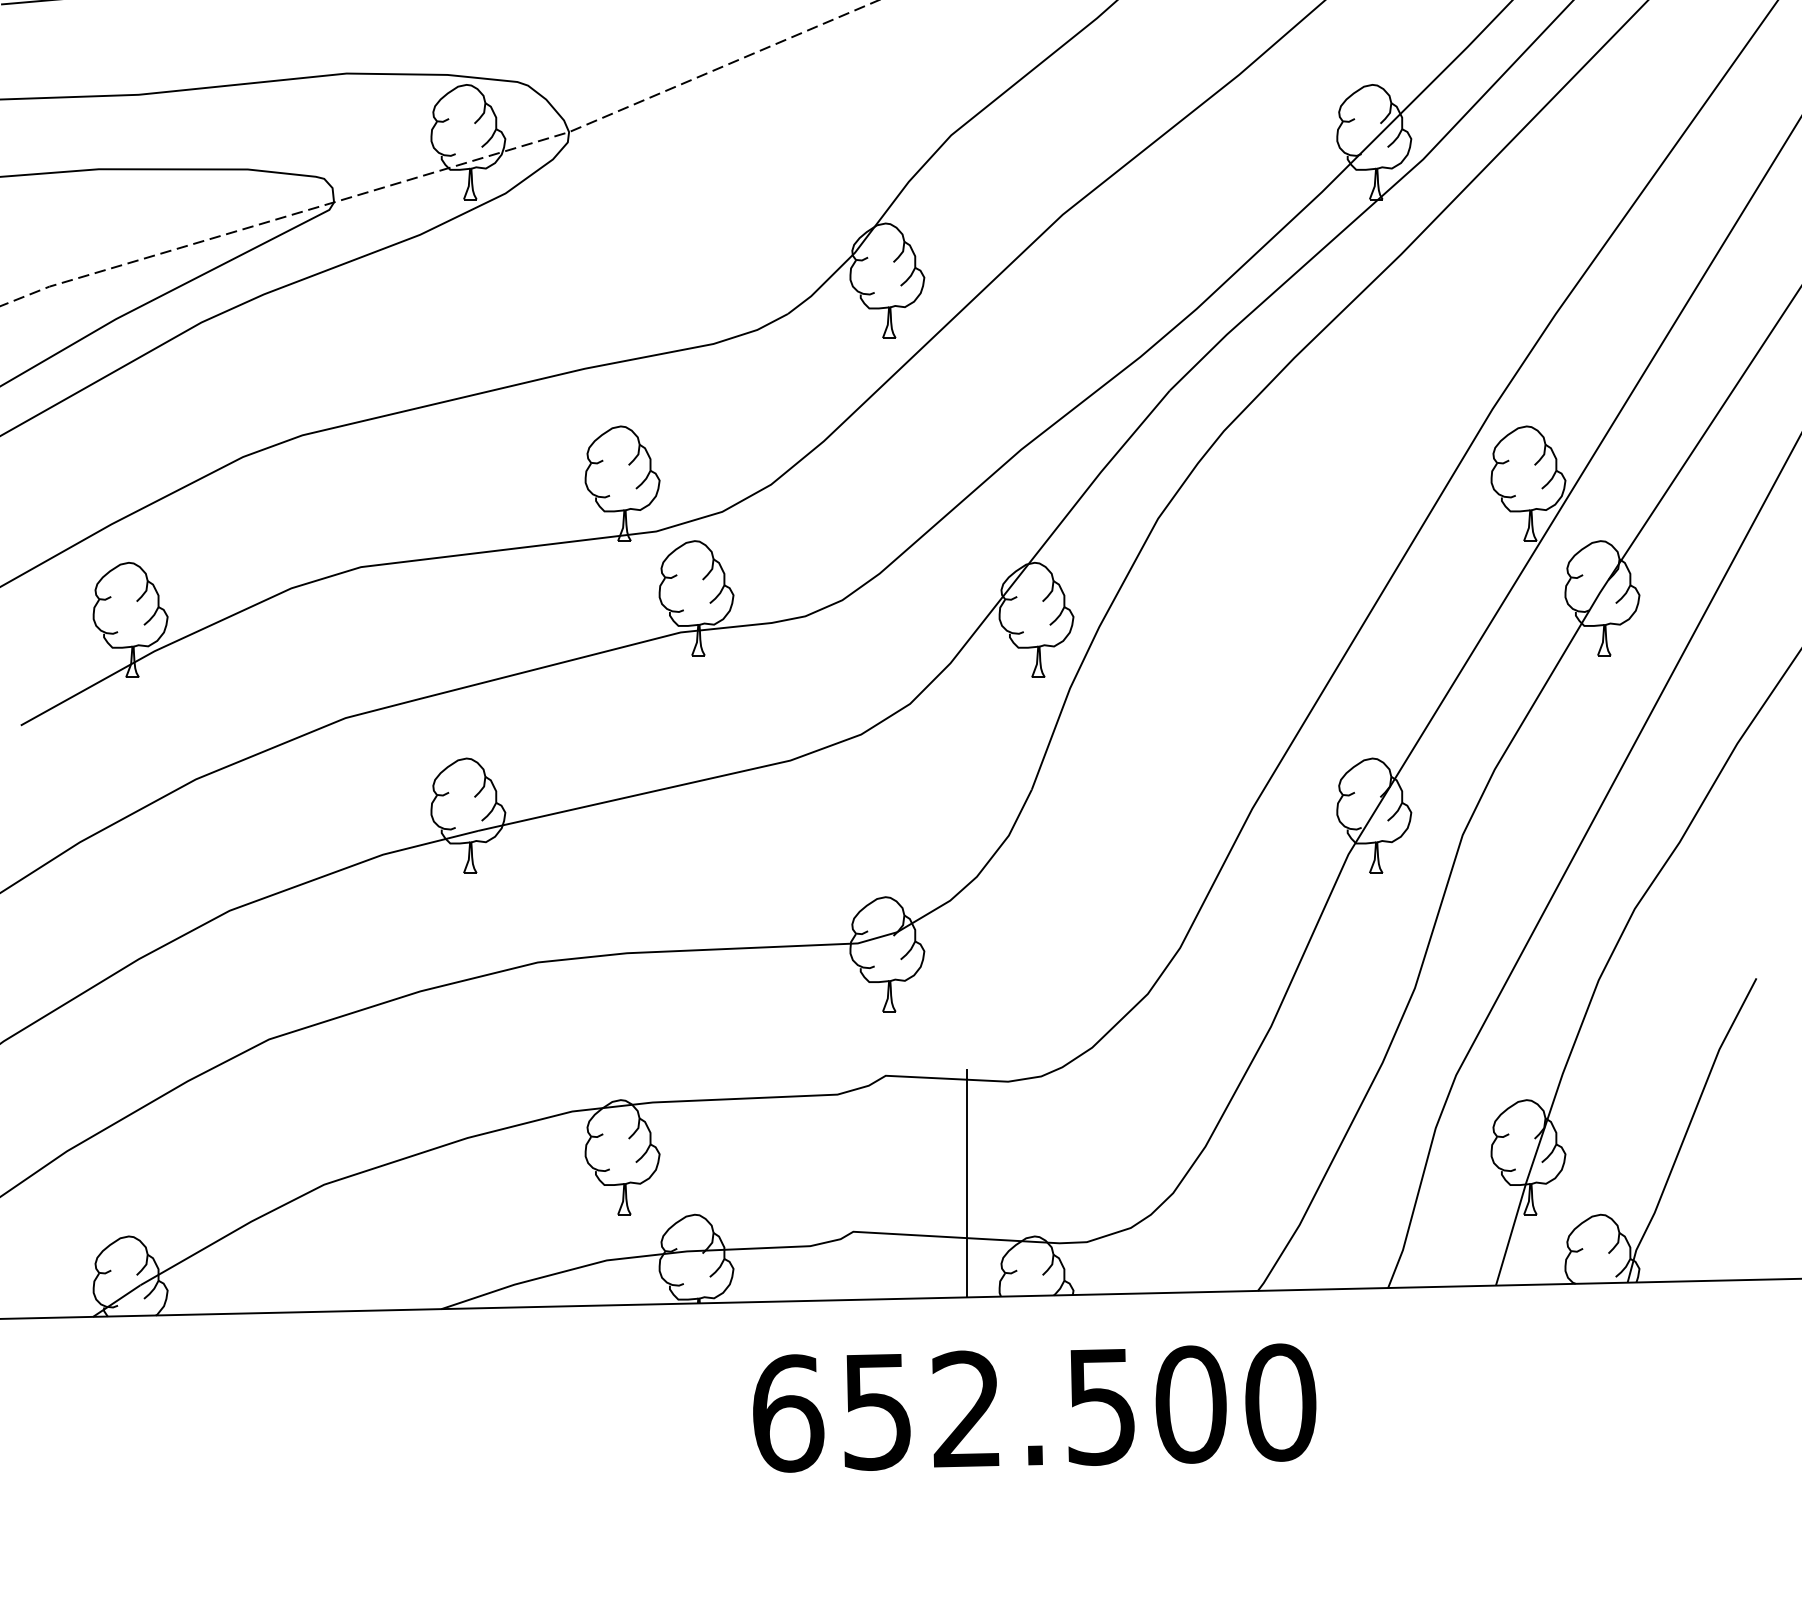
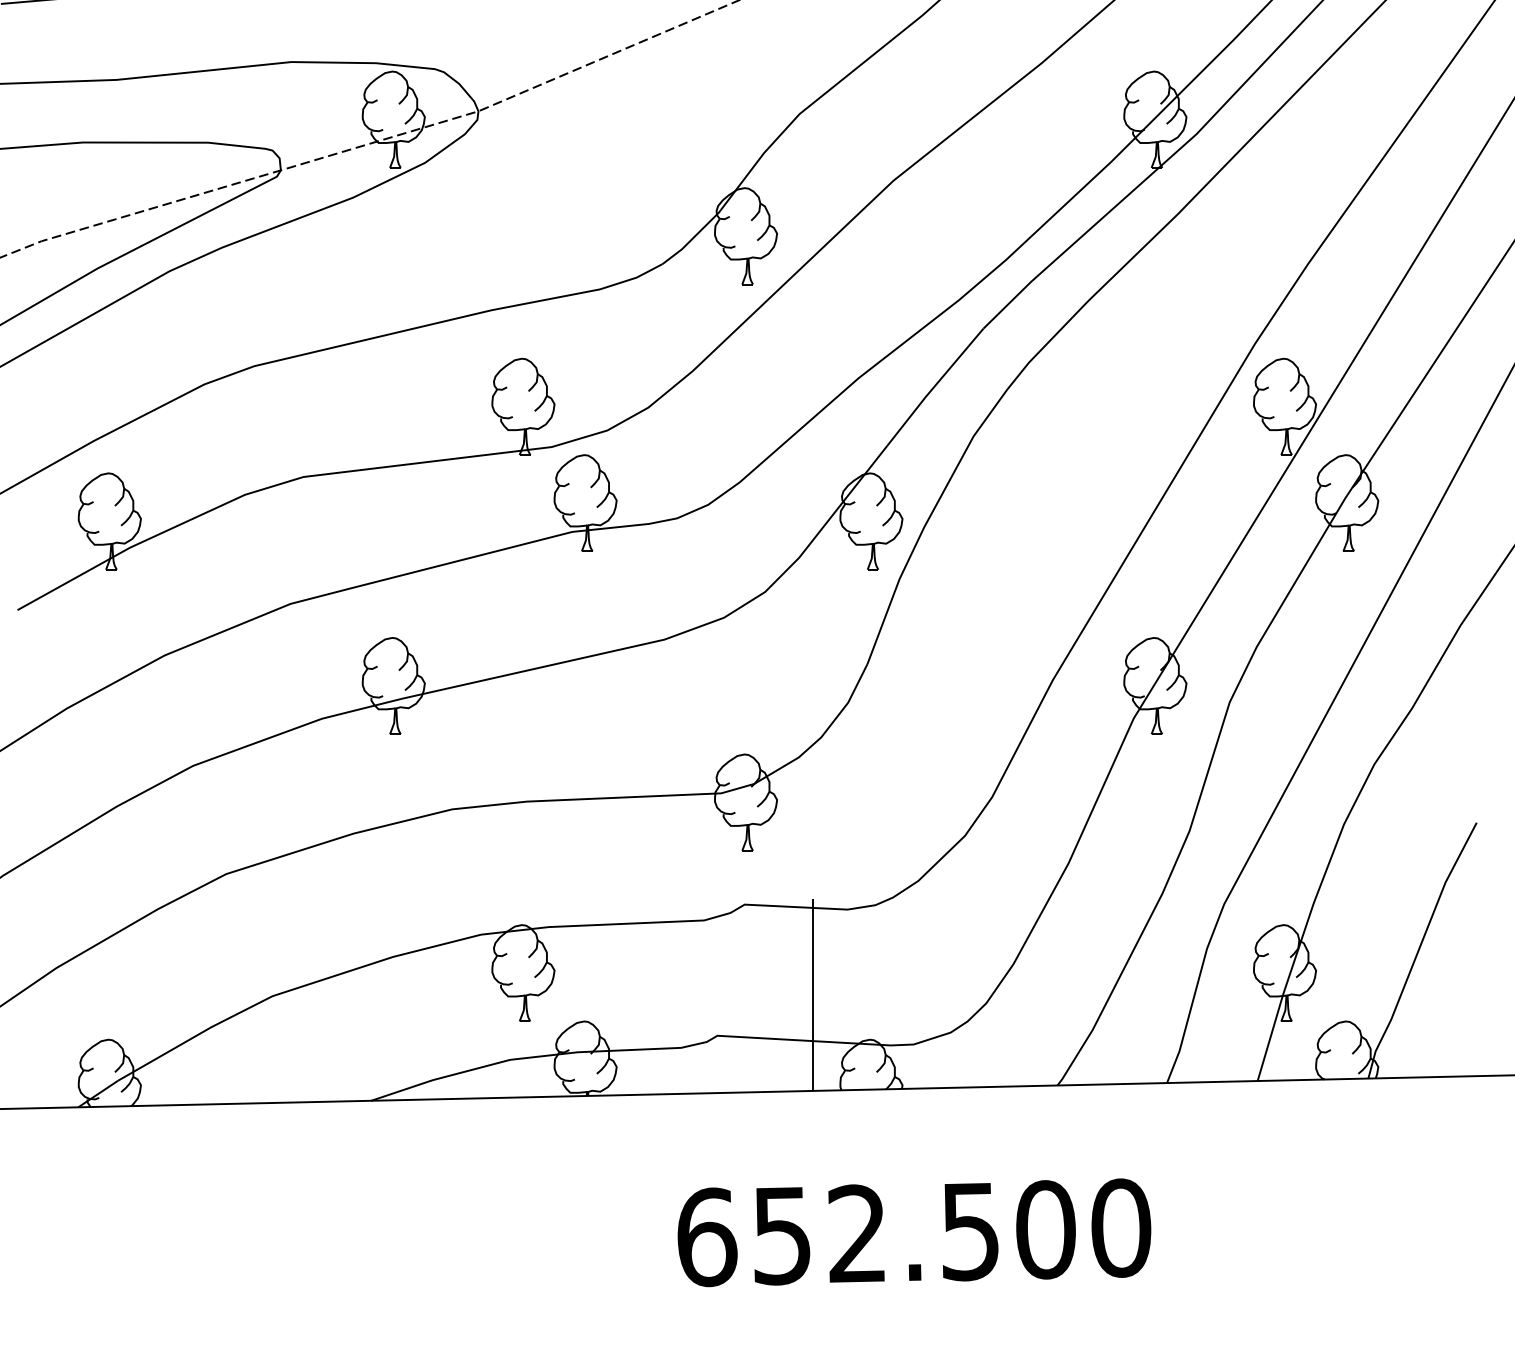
text: (1034, 1407) -> (914, 1232), moved

